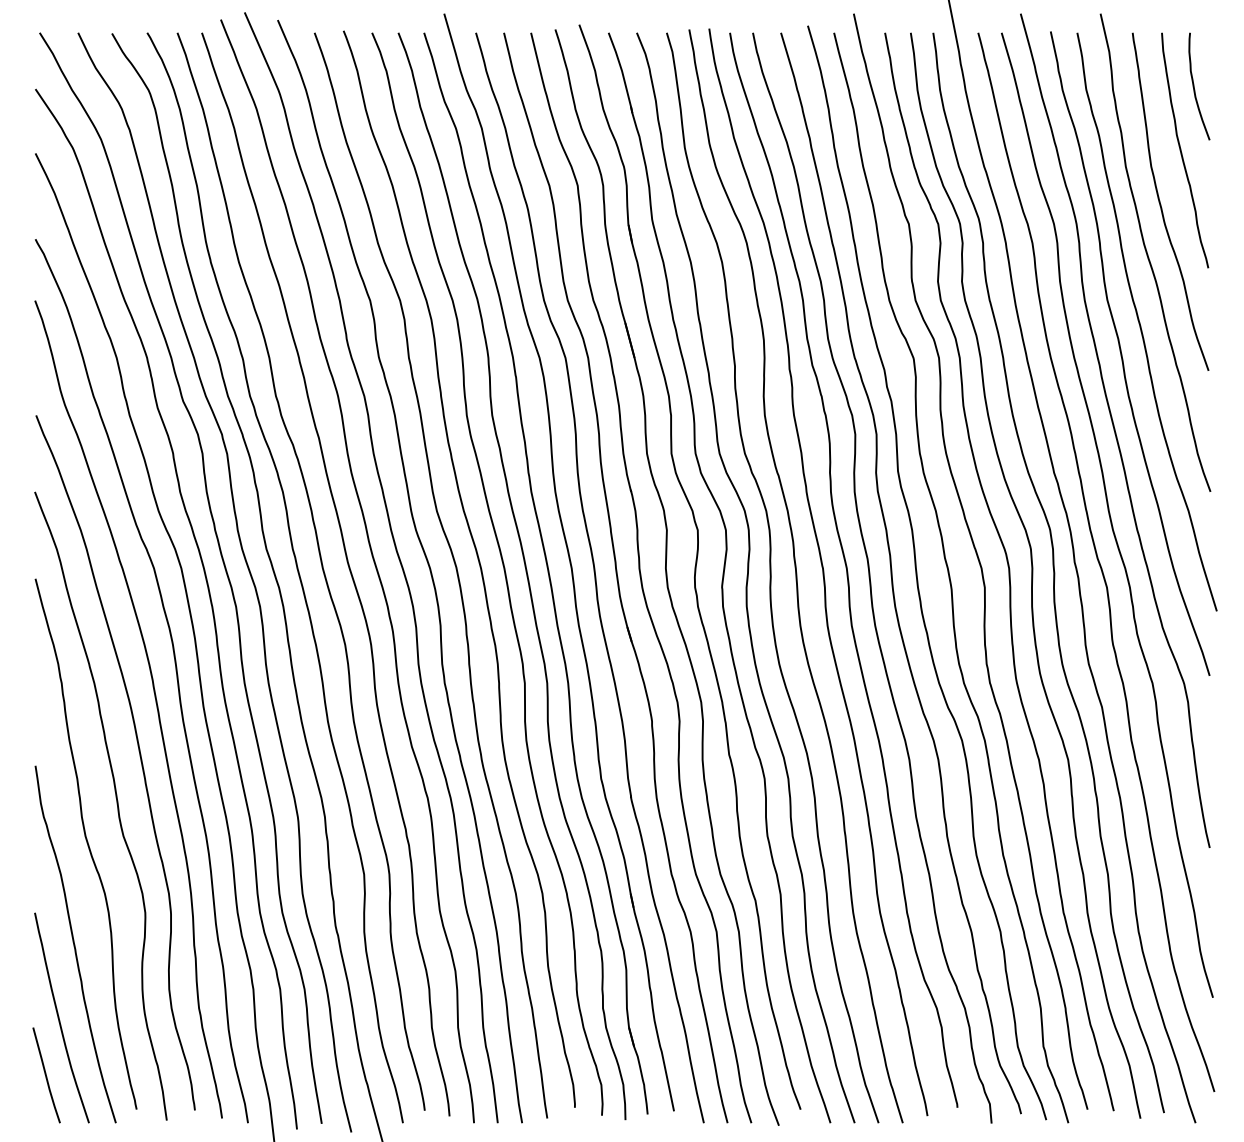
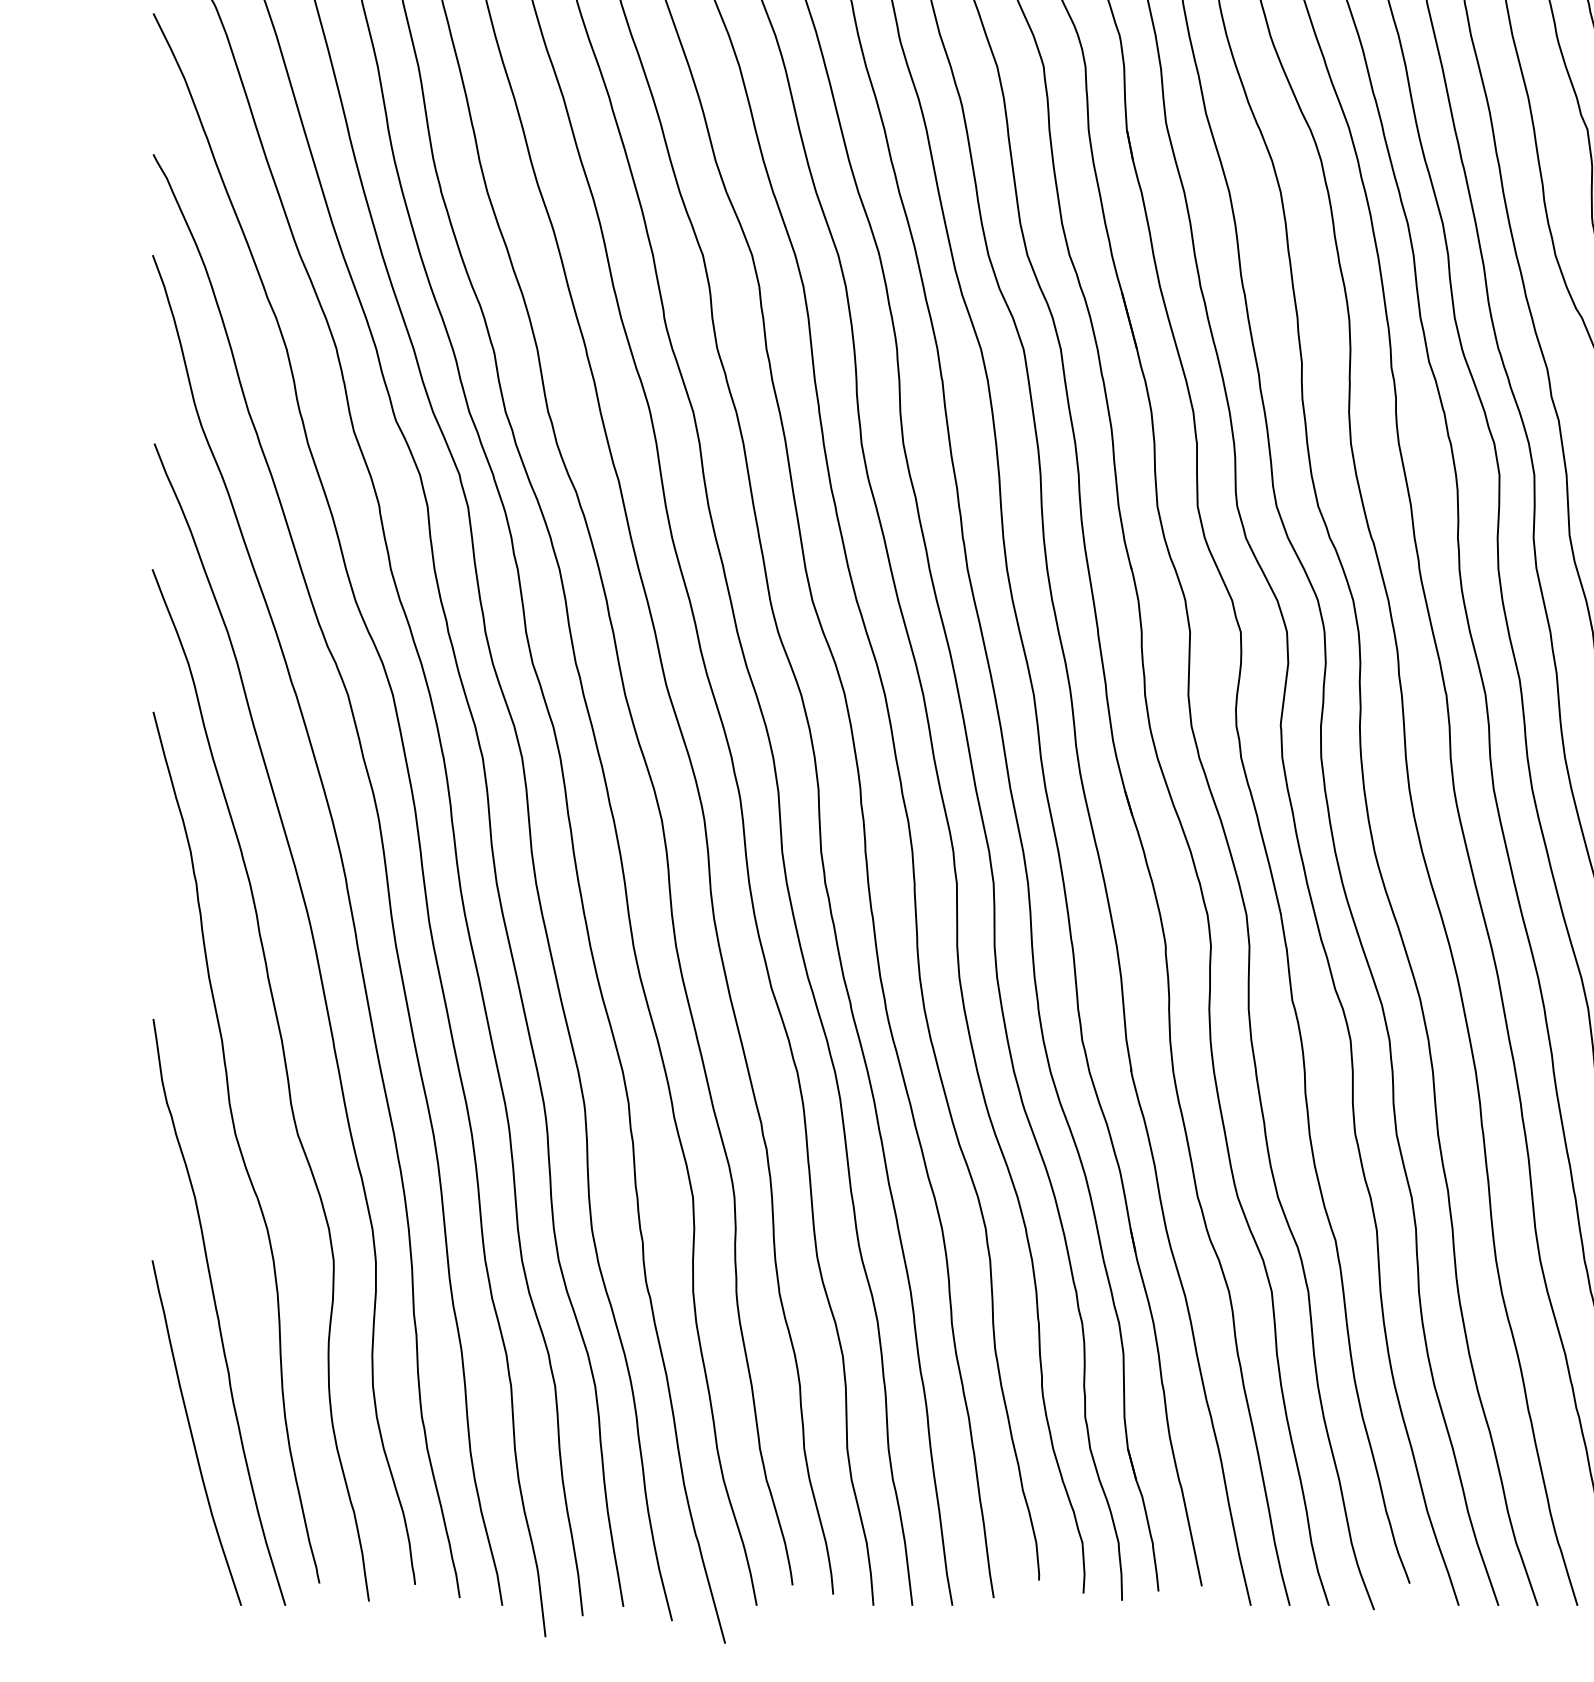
line: (46, 1075) -> (171, 1527), removed

